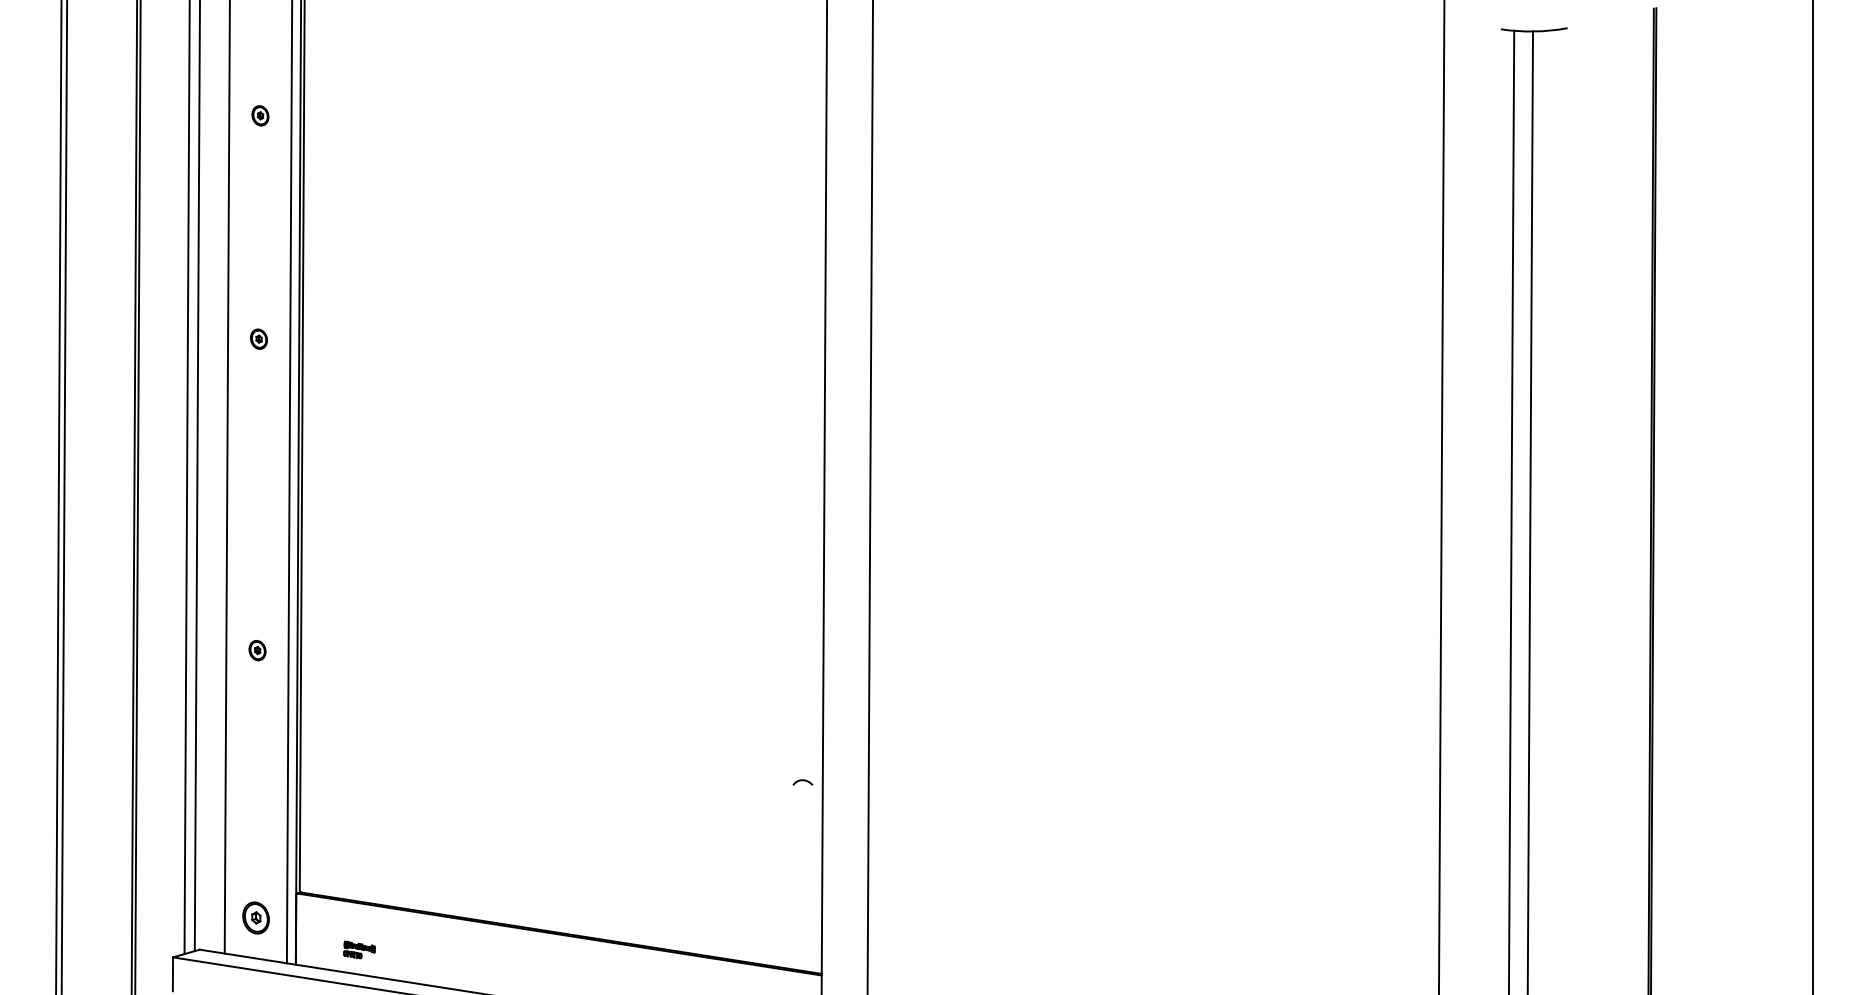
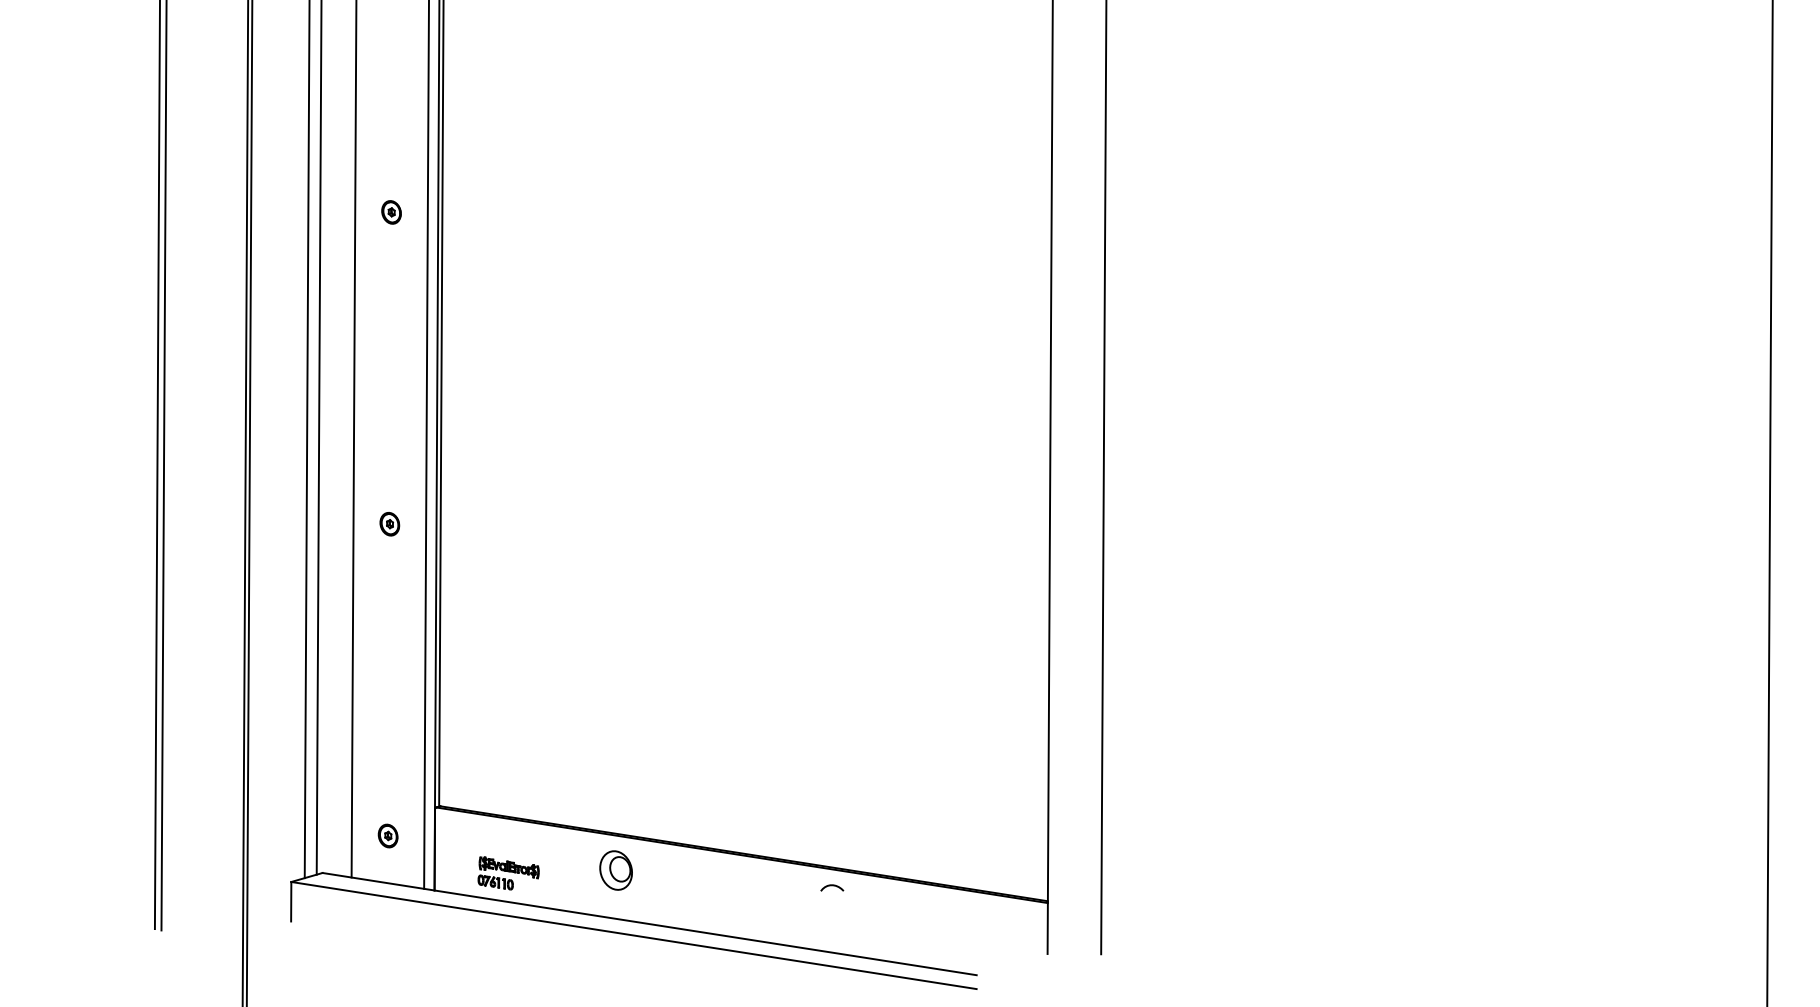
part: (258, 338) -> (391, 211), moved
curve: (802, 781) -> (831, 886), moved
part: (255, 917) -> (387, 835), size x0.62
part: (451, 947) -> (616, 870), added
part: (359, 949) -> (508, 872), size x1.67

